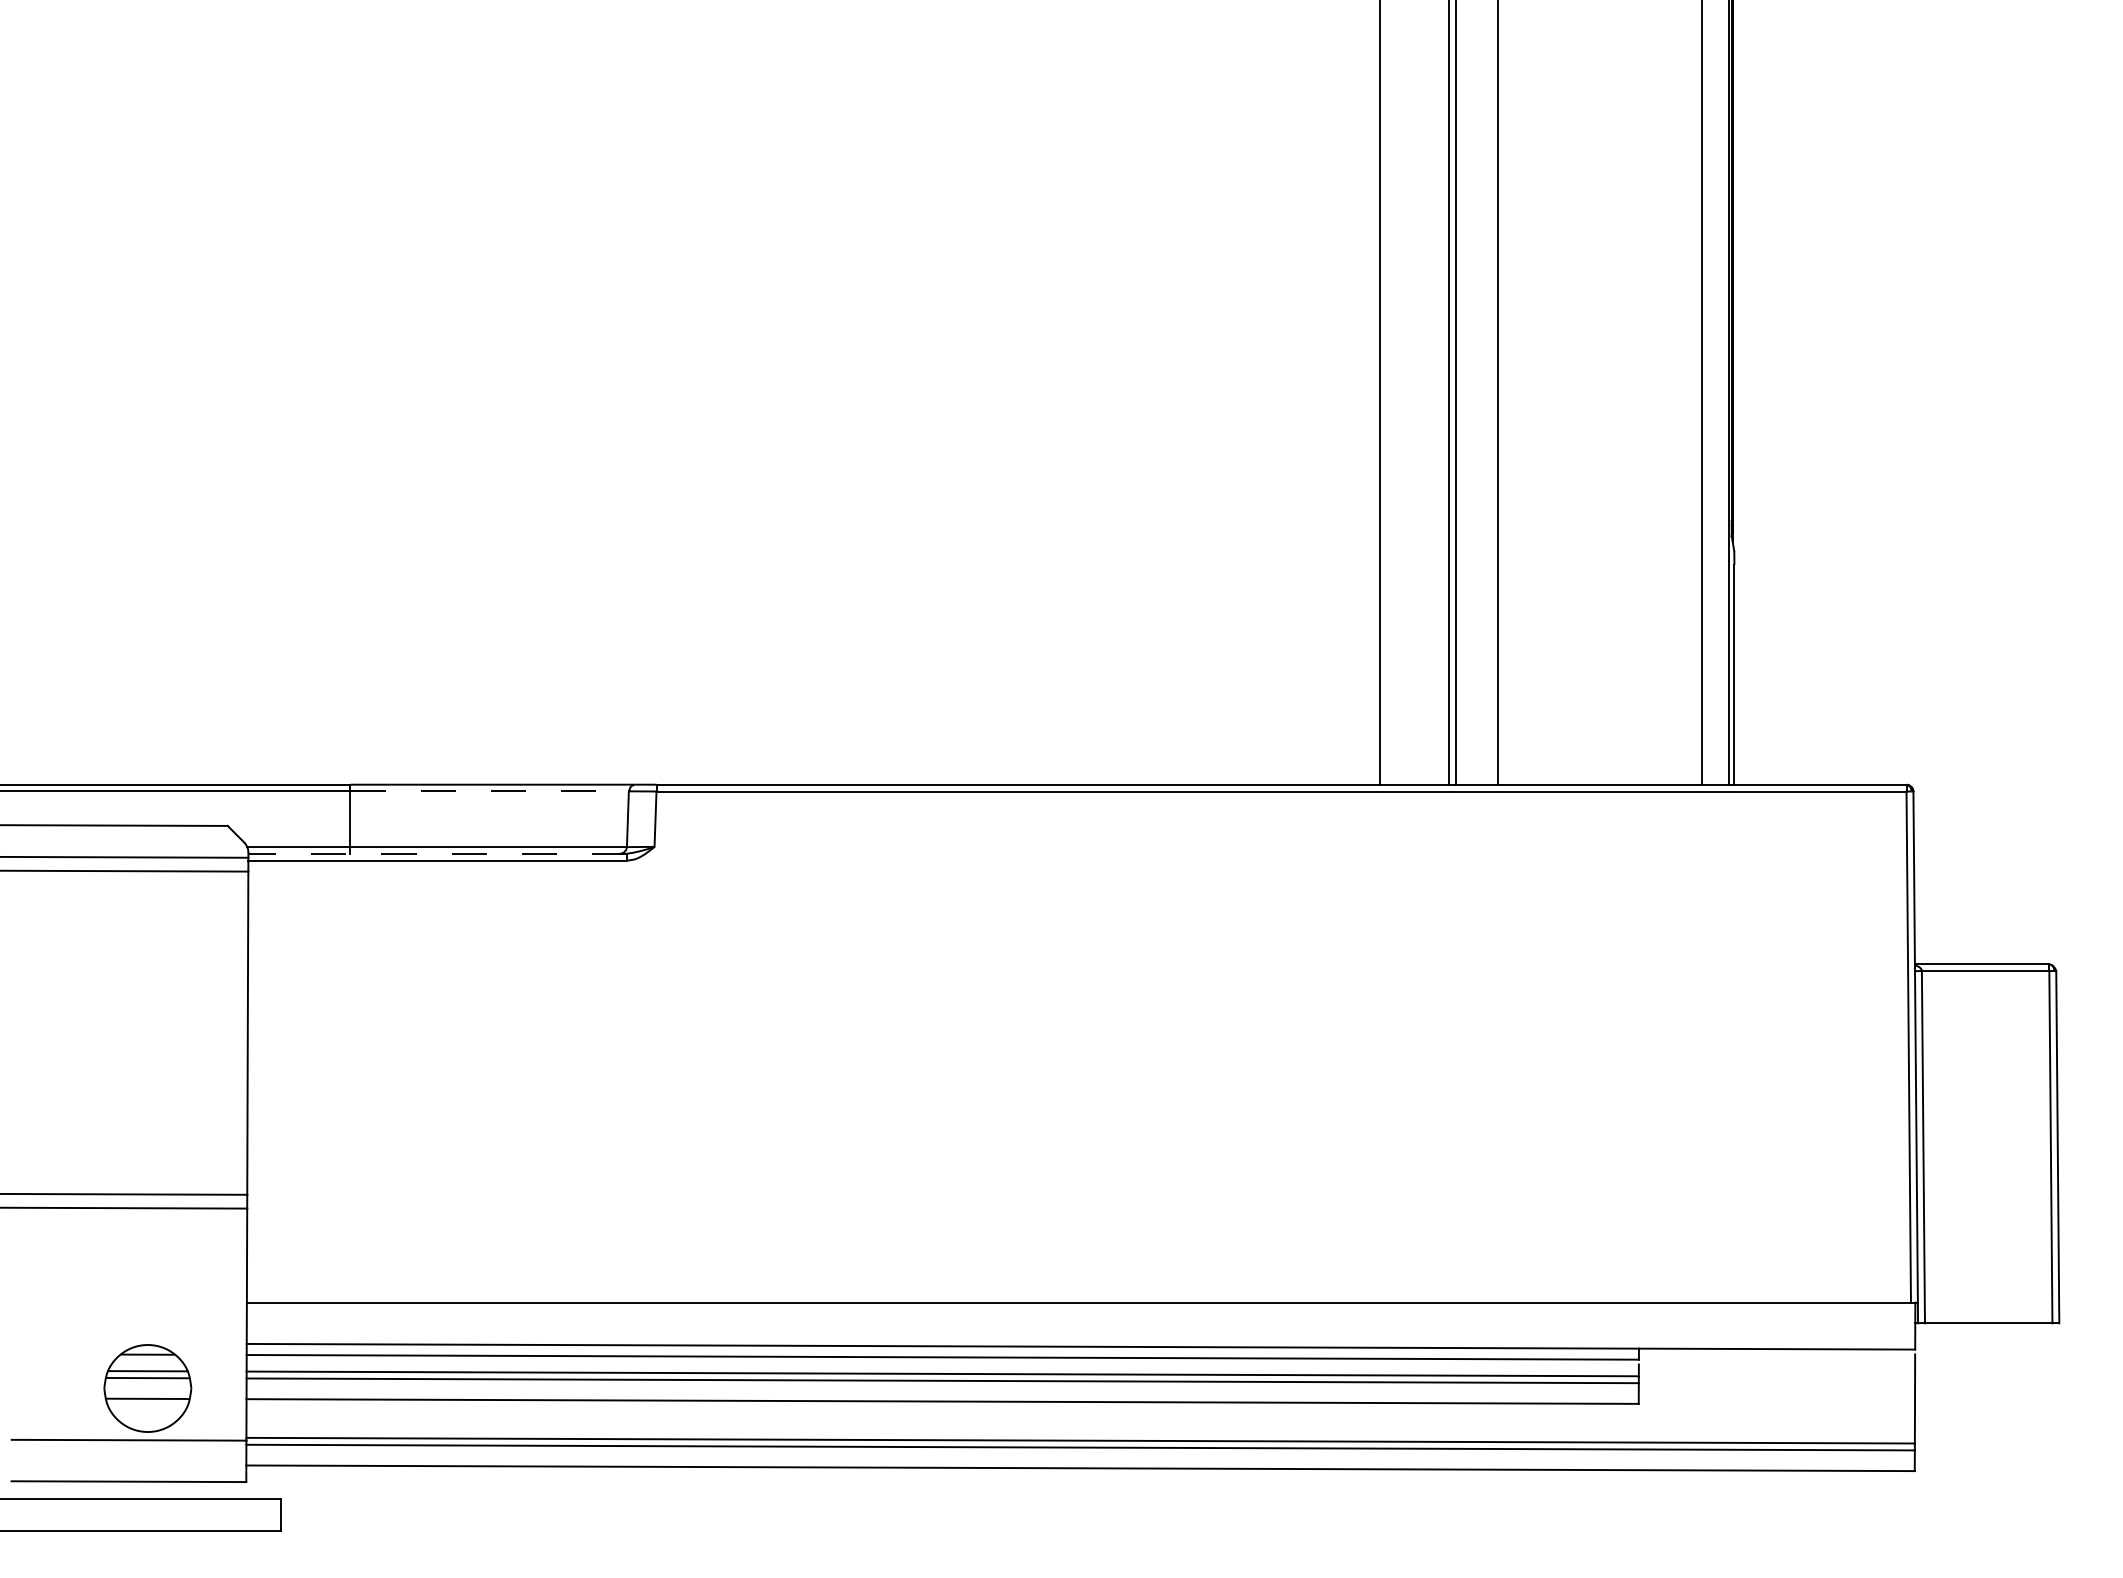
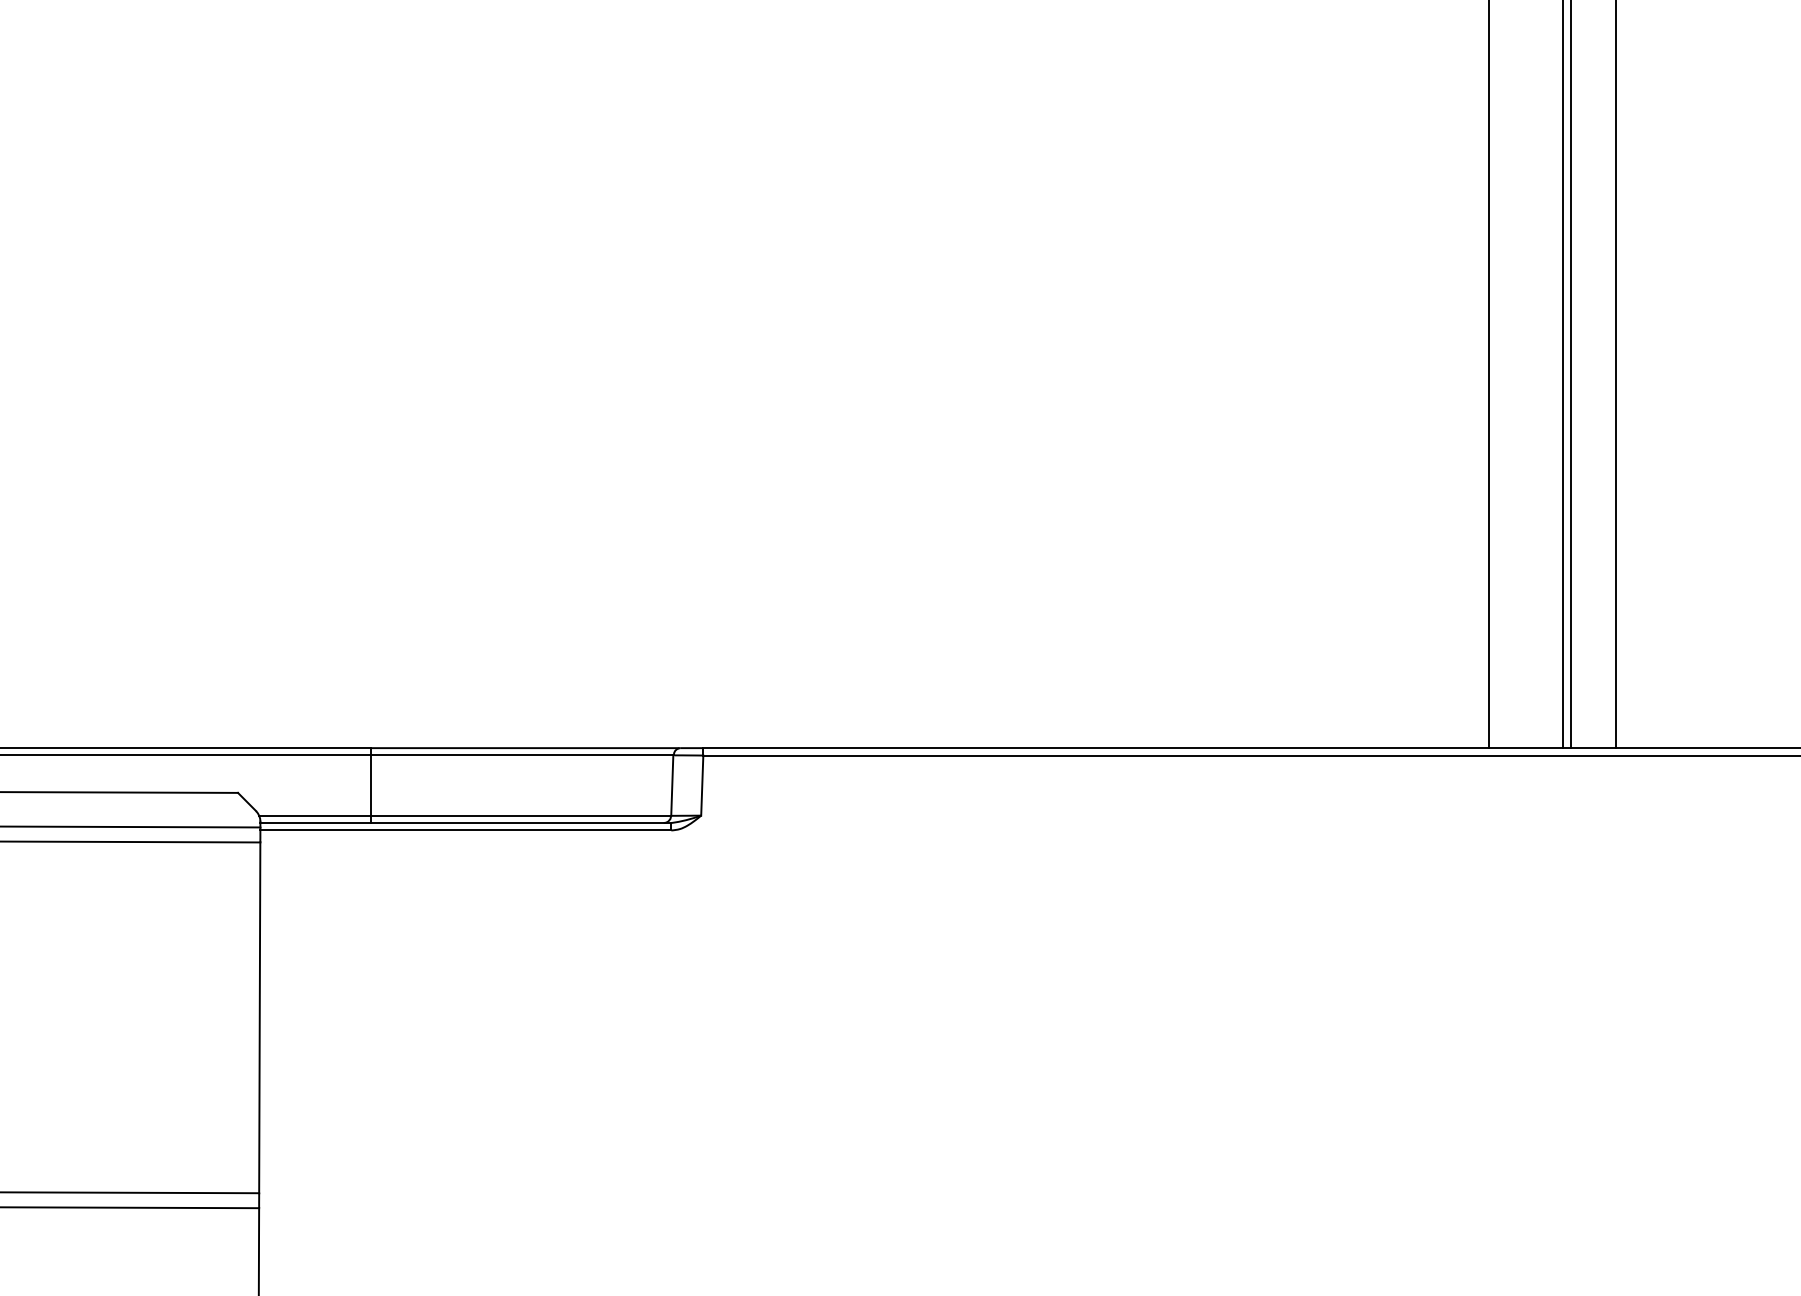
line: (490, 791) -> (523, 755), dashed -> solid
line: (437, 853) -> (465, 822), dashed -> solid

